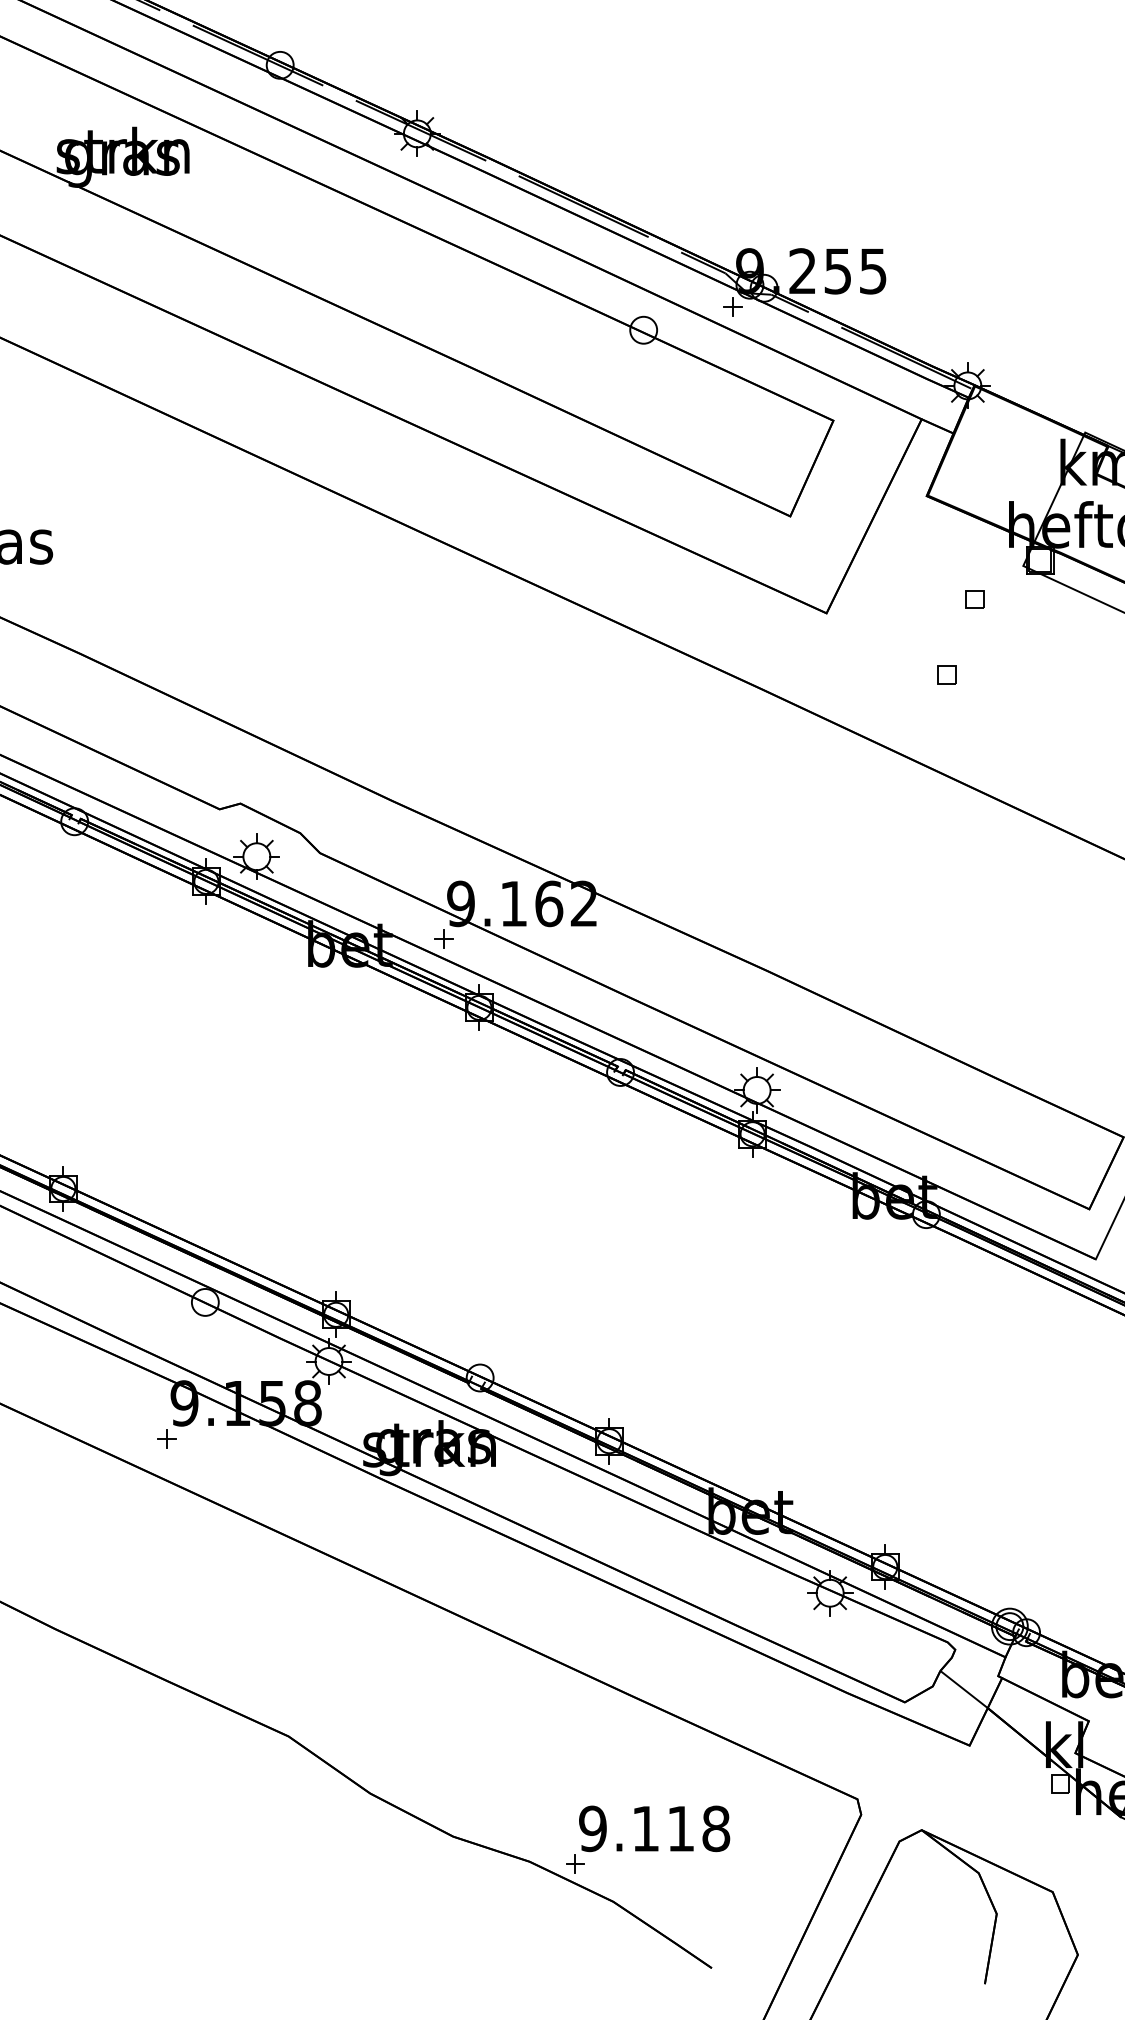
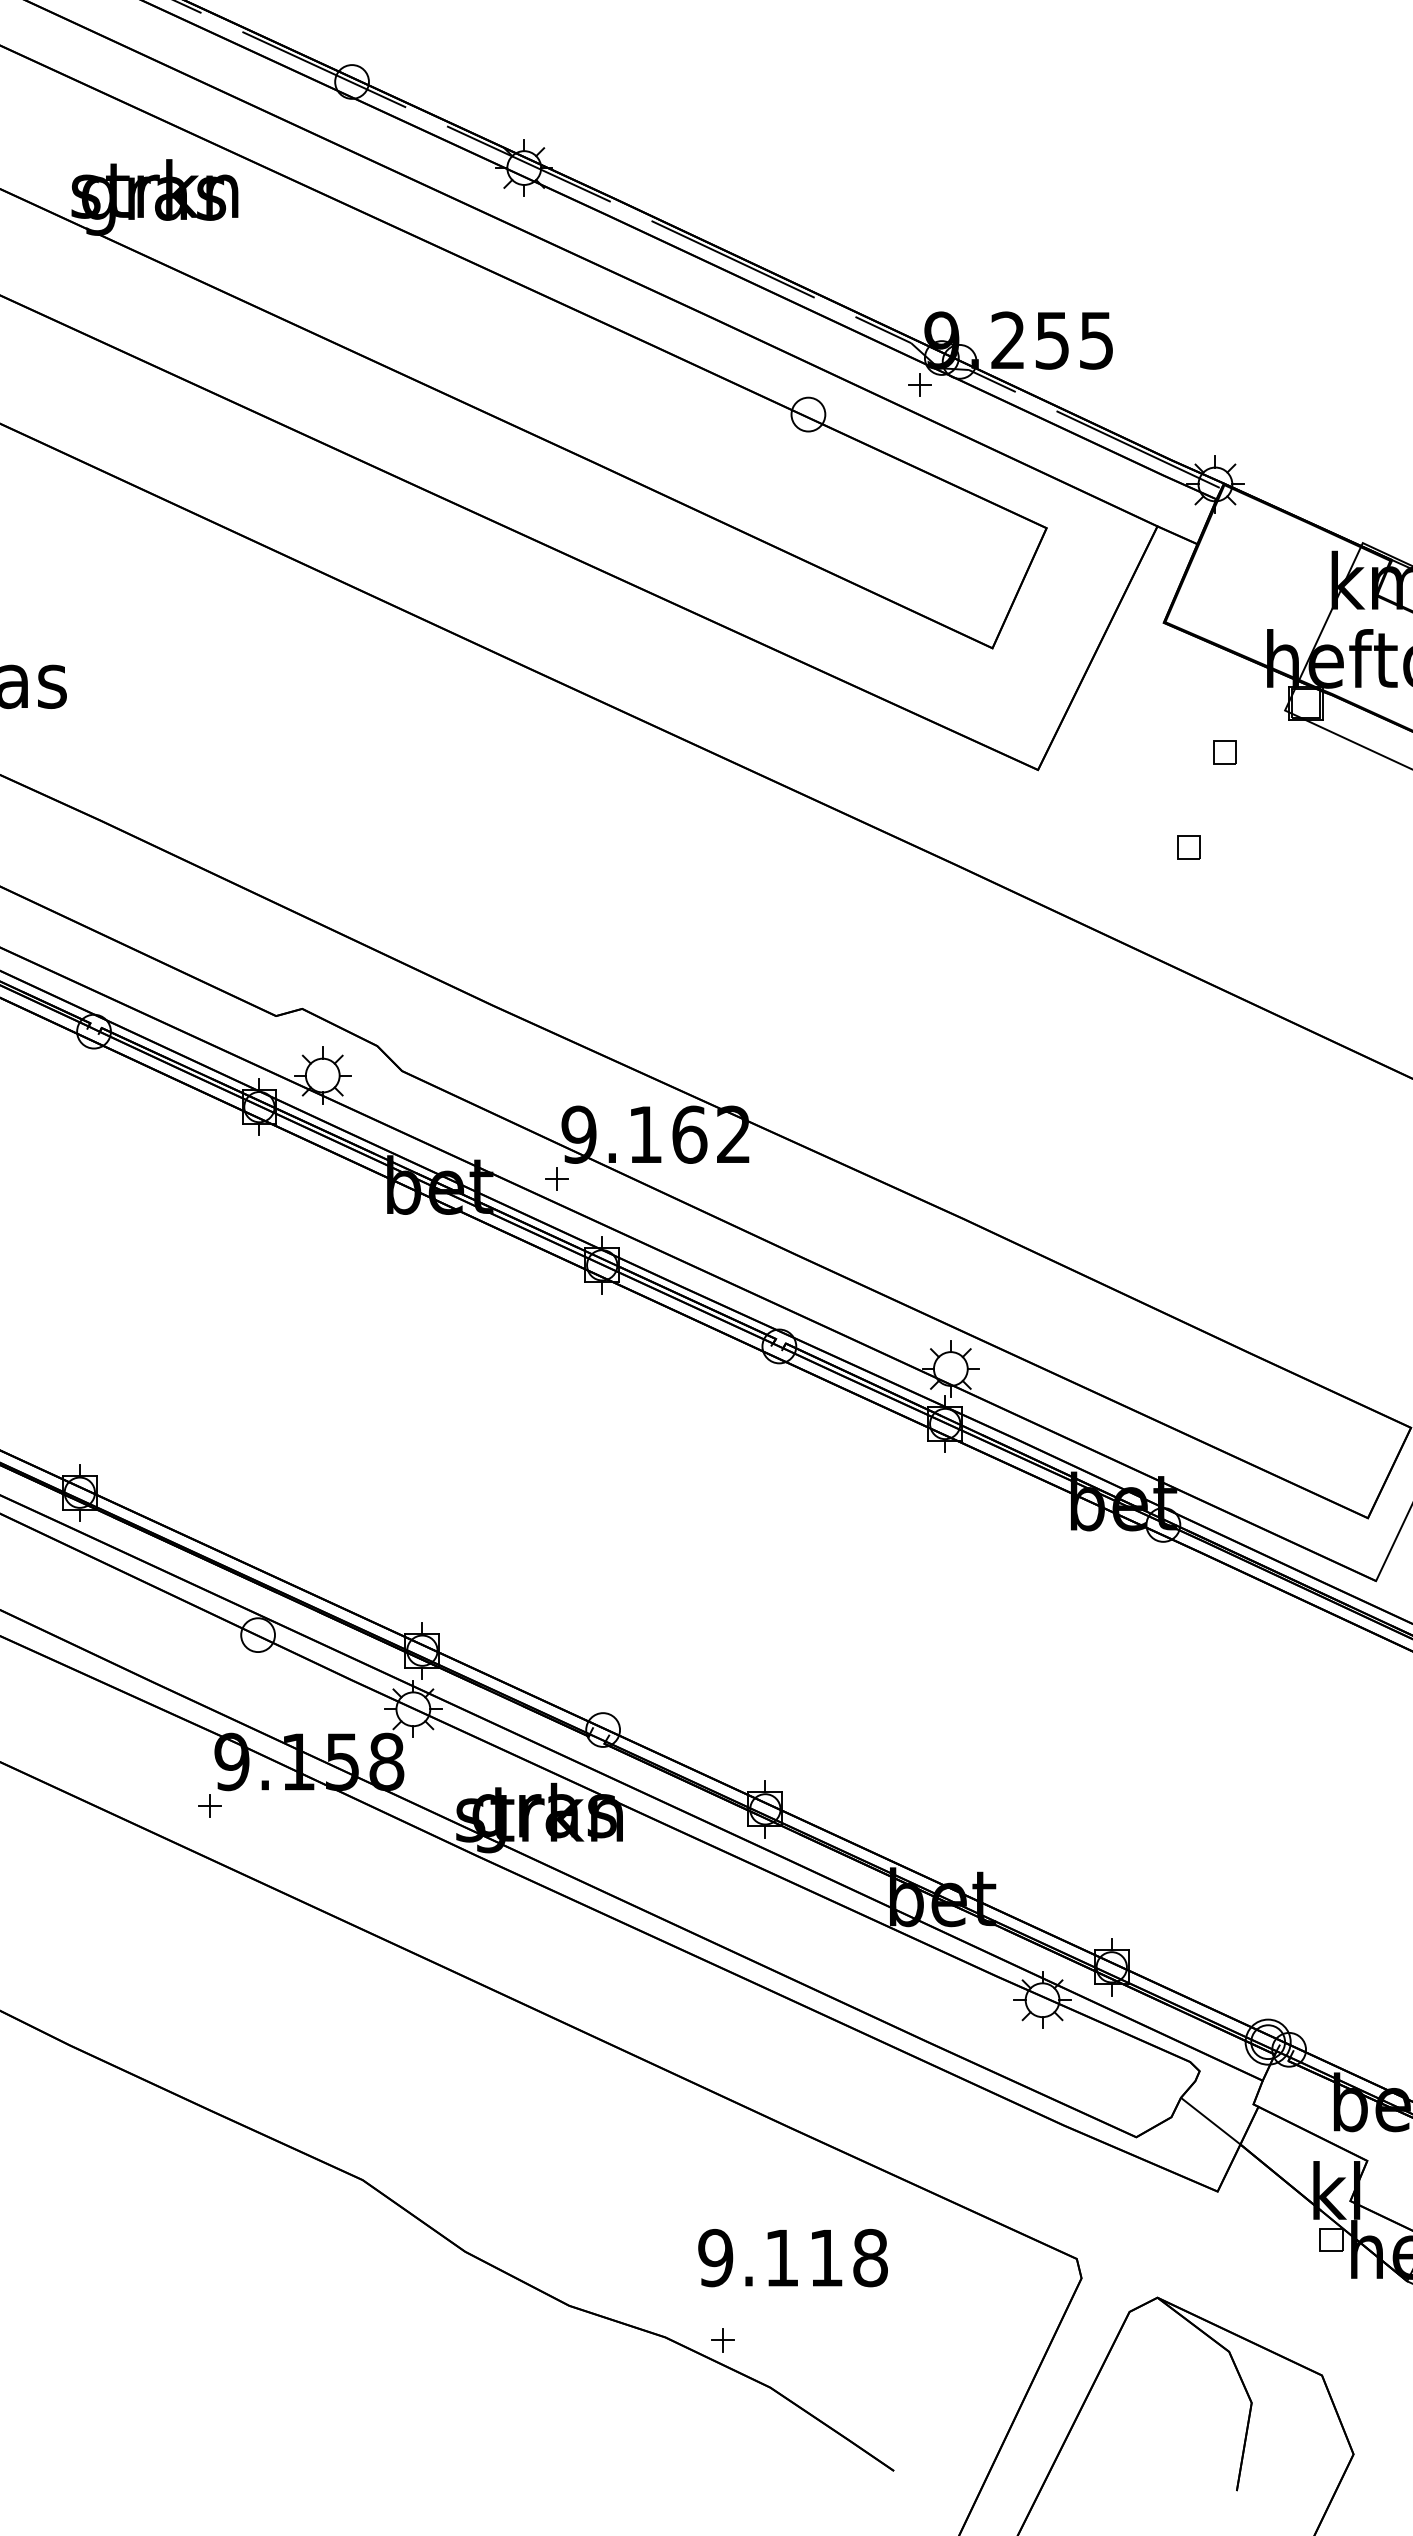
text: (654, 1829) -> (792, 2258), moved

